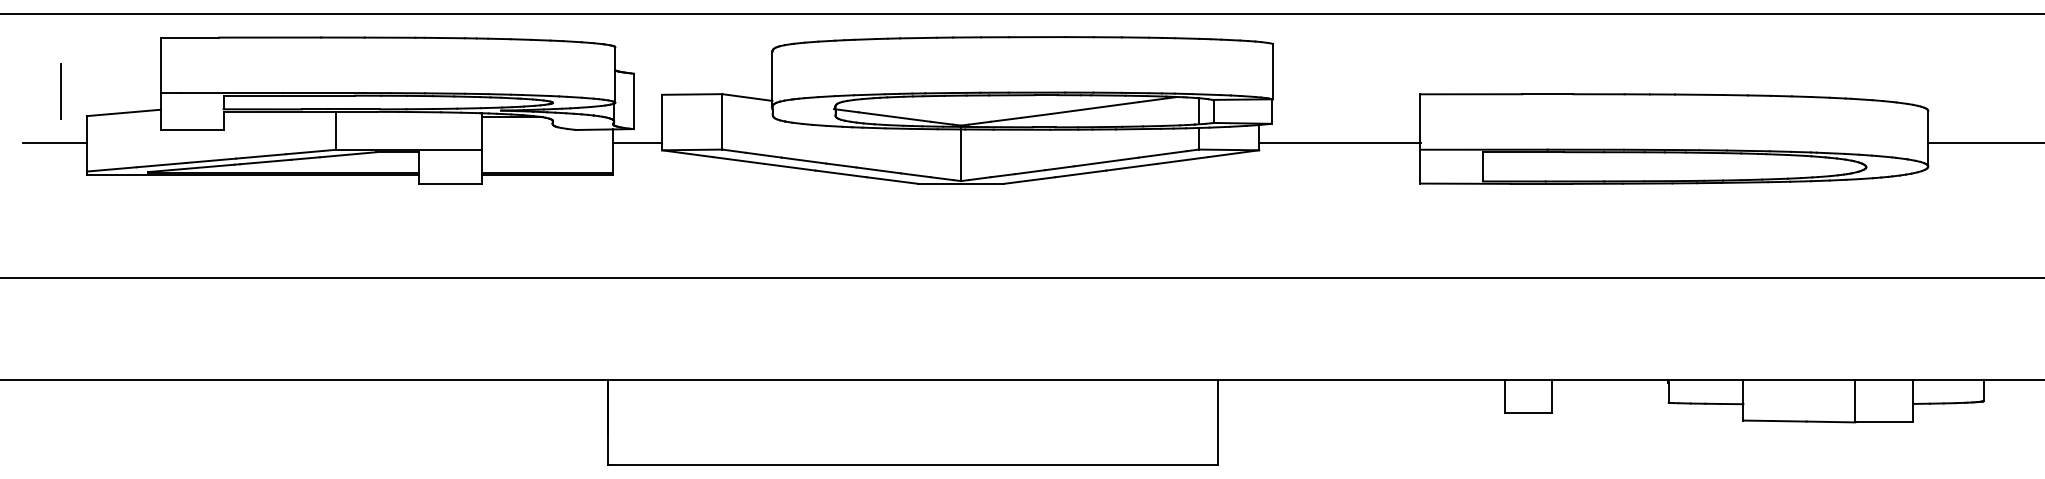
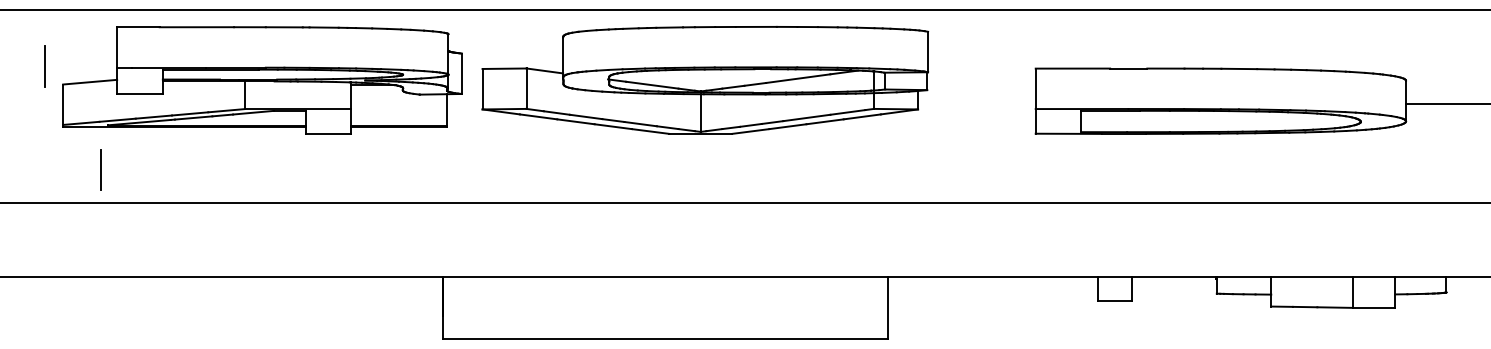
line: (55, 143) -> (40, 104), removed
line: (637, 143) -> (464, 104), removed
line: (1339, 143) -> (976, 104), removed
line: (138, 233) -> (100, 170), added

